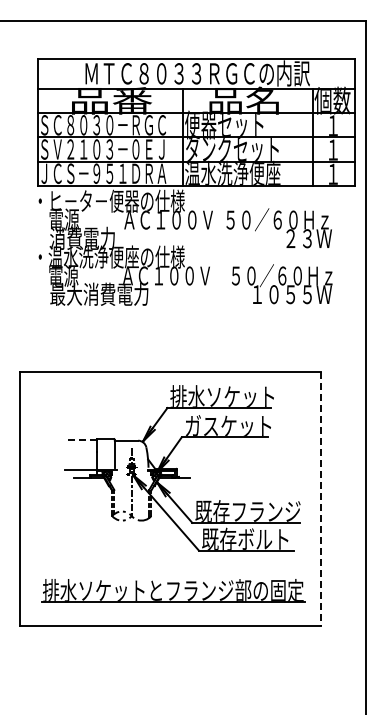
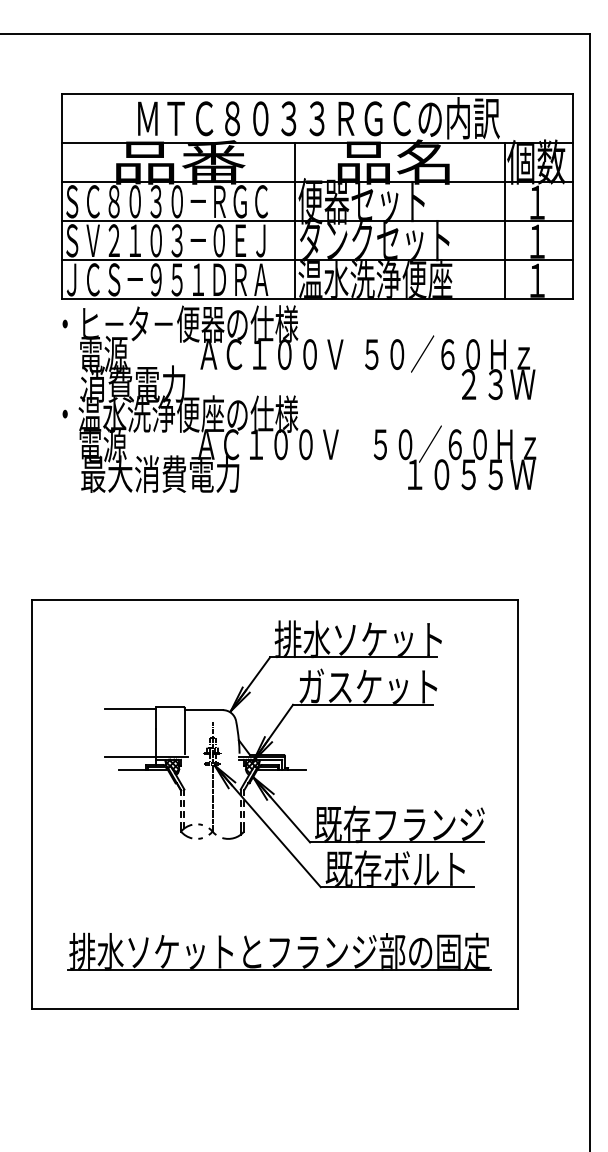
line: (80, 440) -> (129, 709), dashed -> solid
line: (321, 499) -> (518, 804), dashed -> solid

